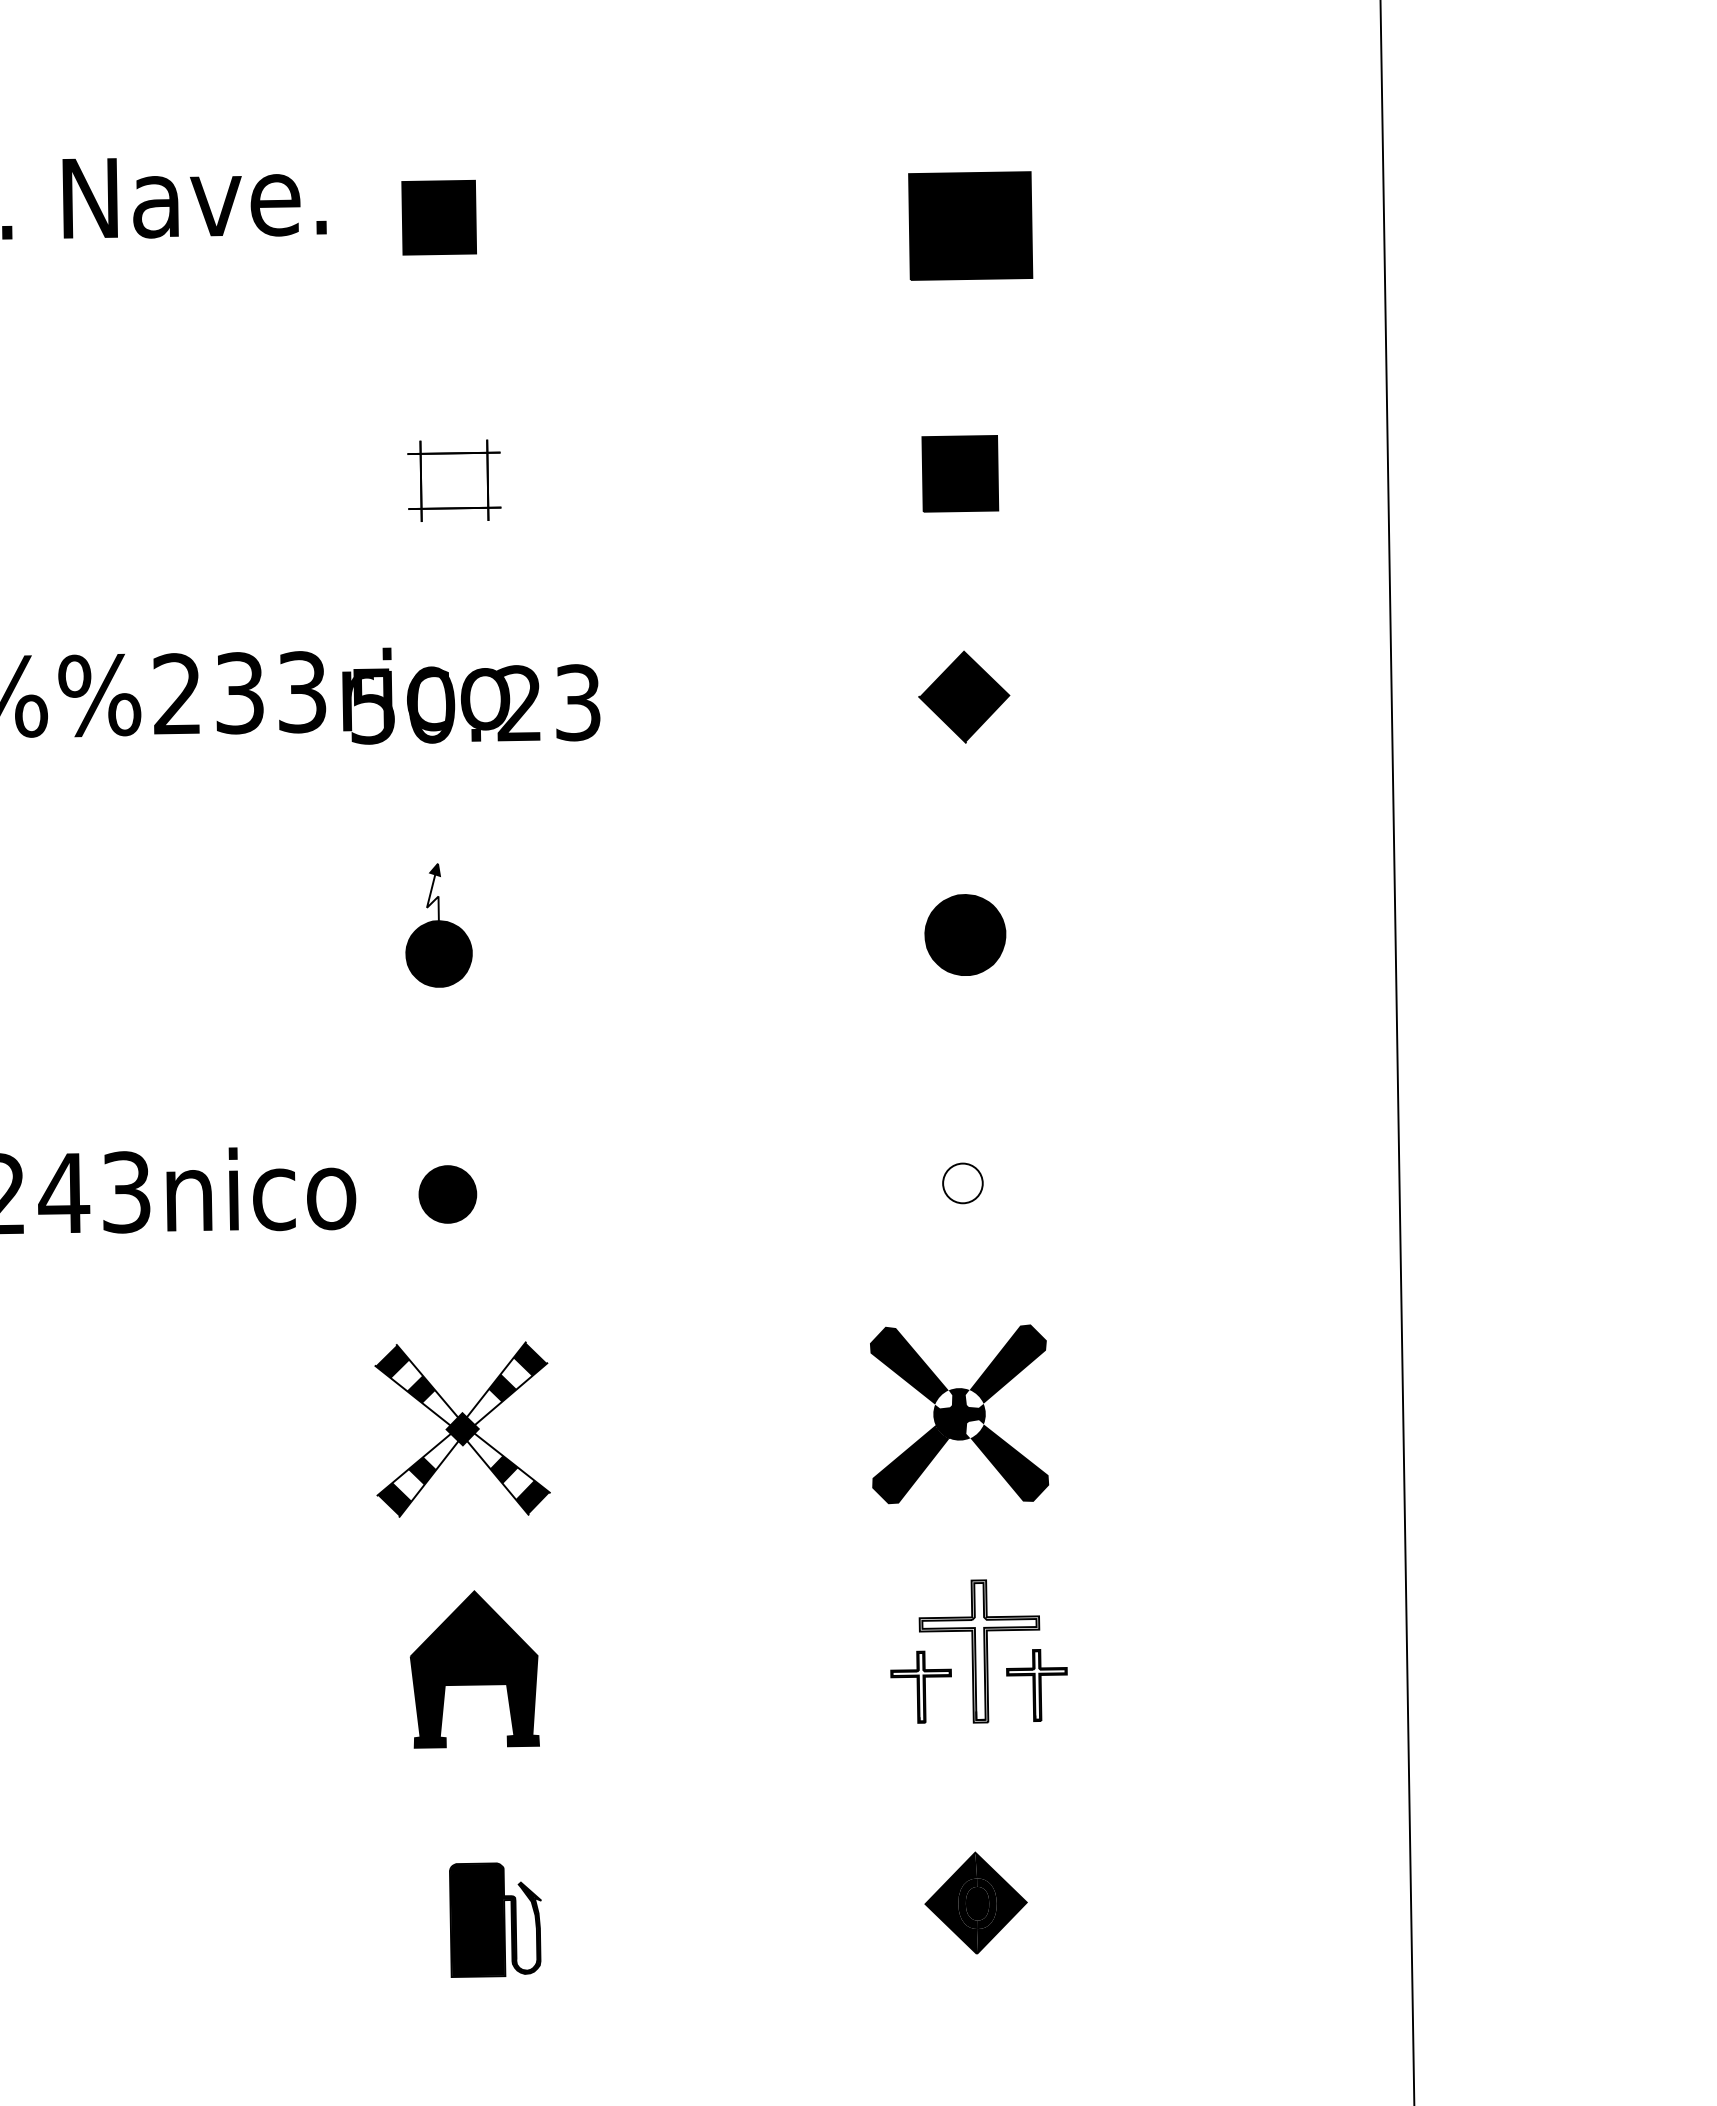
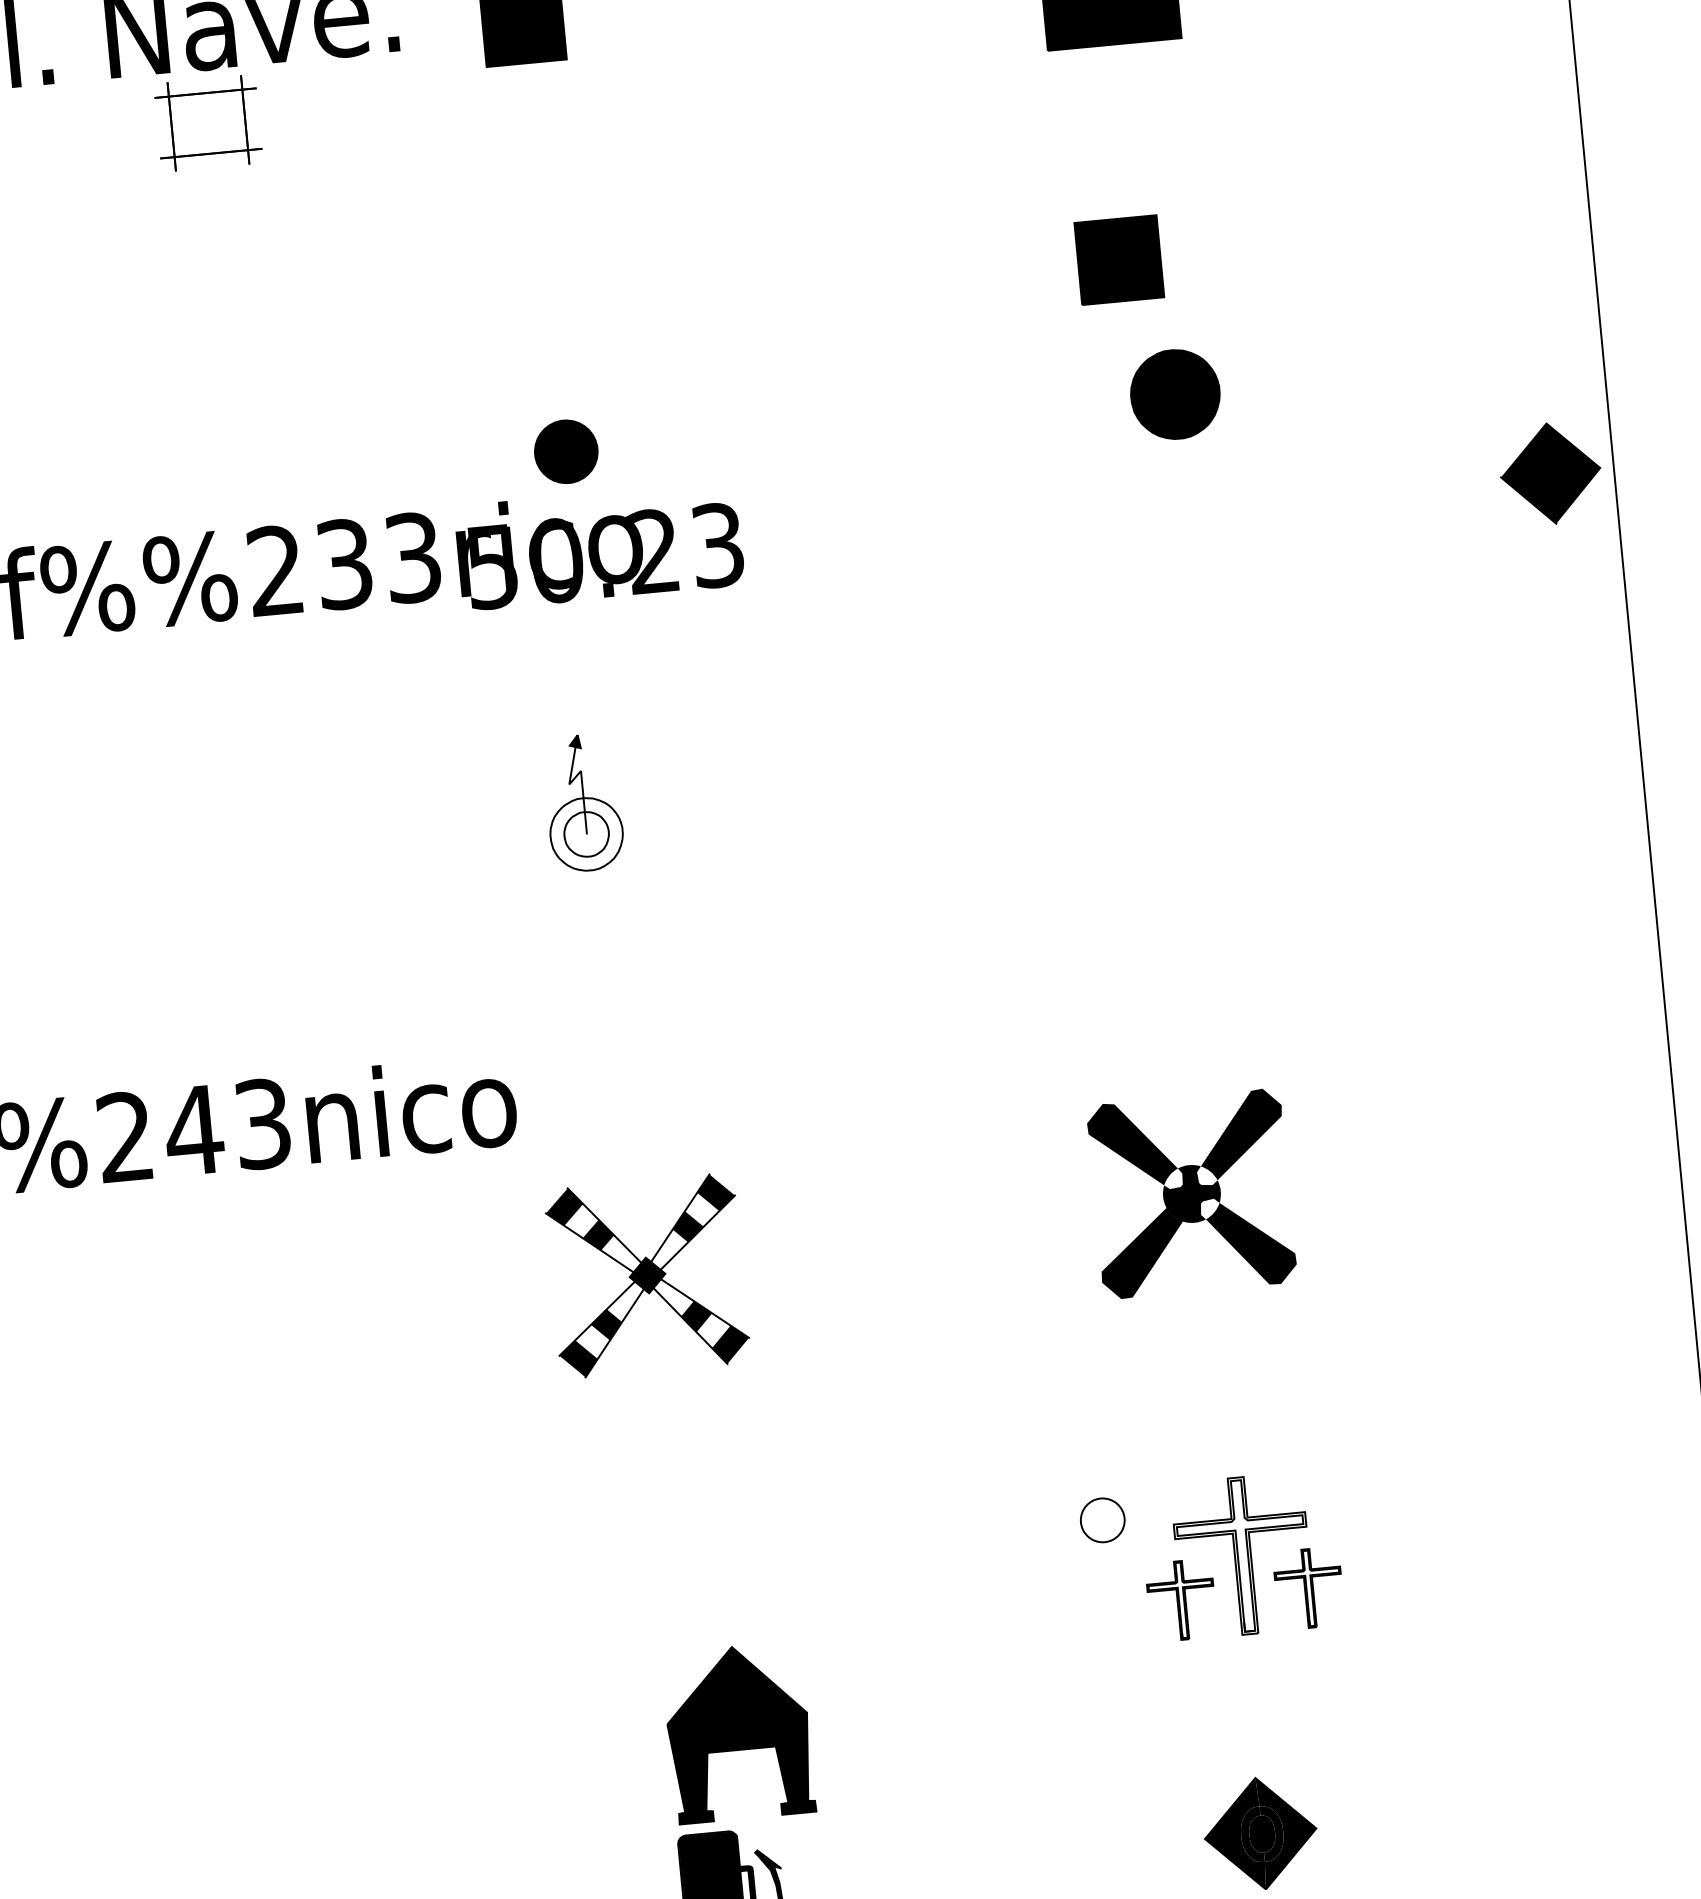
part: (454, 480) -> (208, 123), moved
part: (964, 696) -> (1550, 473), moved
part: (965, 934) -> (1175, 393), moved
fill: (438, 953) -> (585, 833), removed
fill: (438, 953) -> (585, 833), removed
part: (962, 1183) -> (1102, 1520), moved
part: (447, 1194) -> (565, 451), moved
part: (959, 1414) -> (1191, 1194), moved
part: (462, 1429) -> (647, 1275), moved
part: (474, 1669) -> (738, 1733), moved

